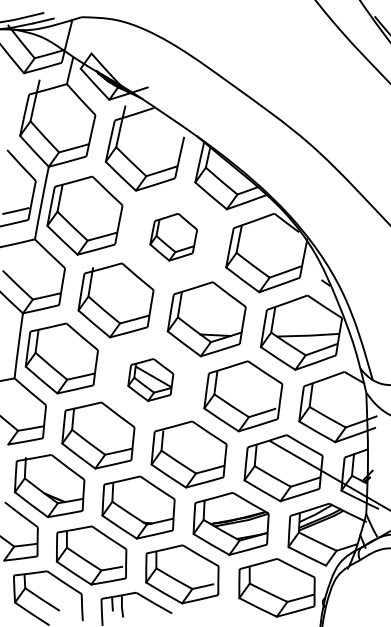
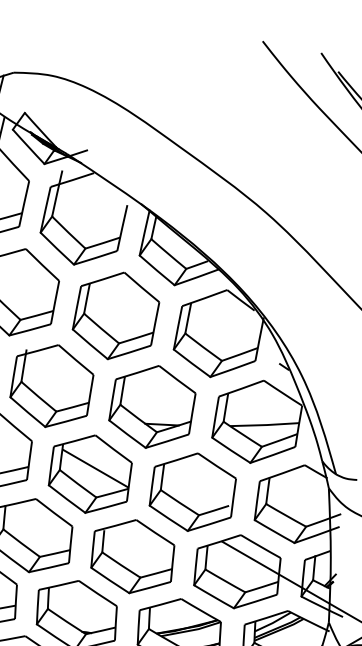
part: (173, 237) -> (115, 316), size x1.67
part: (150, 379) -> (90, 473), size x1.67

